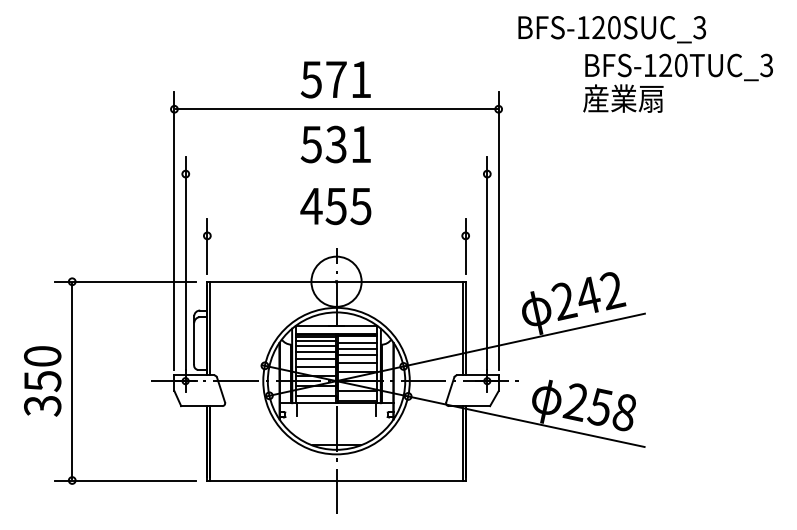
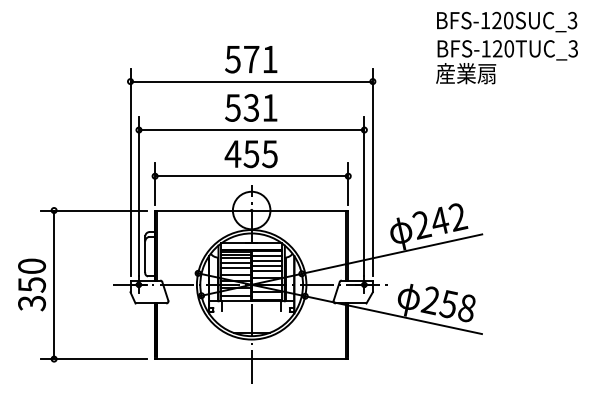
text: (612, 29) -> (507, 21), moved
line: (336, 174) -> (251, 130), added
line: (336, 235) -> (251, 175), added

